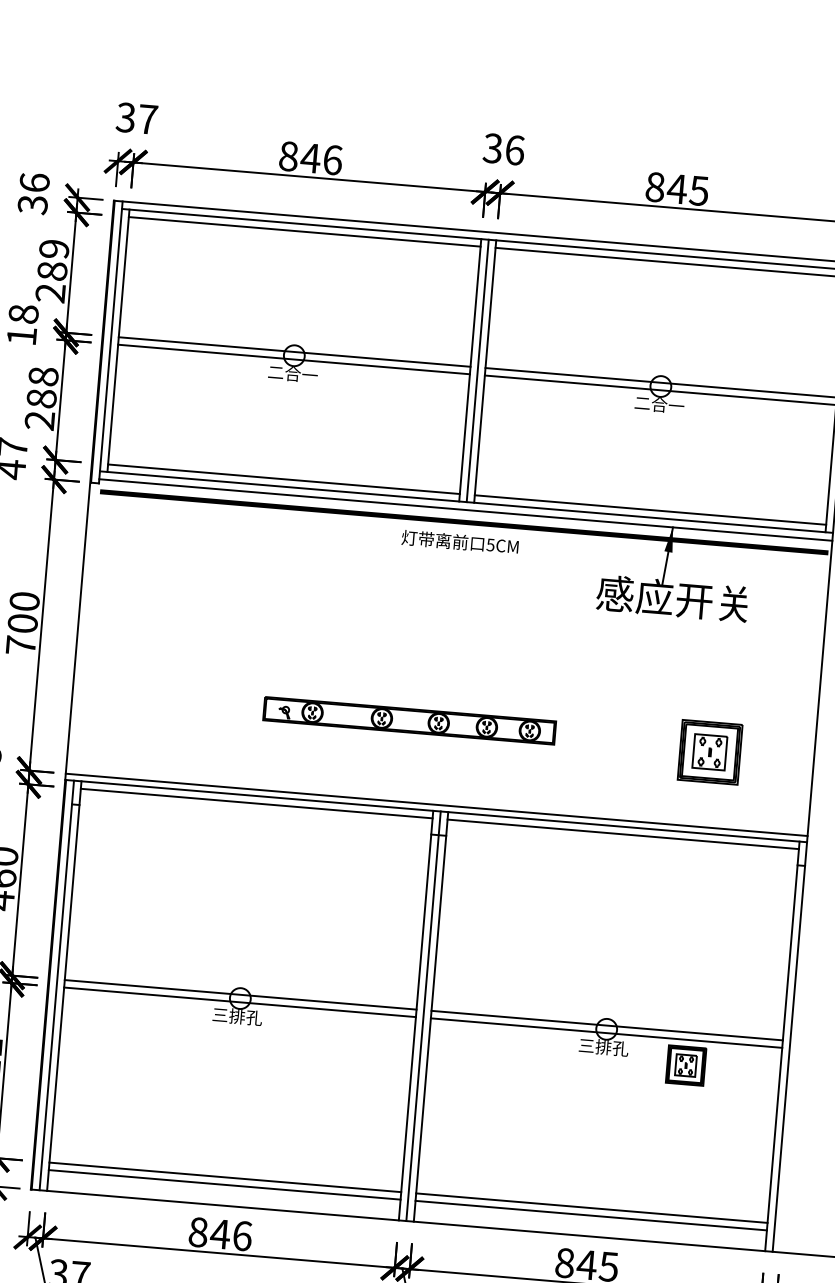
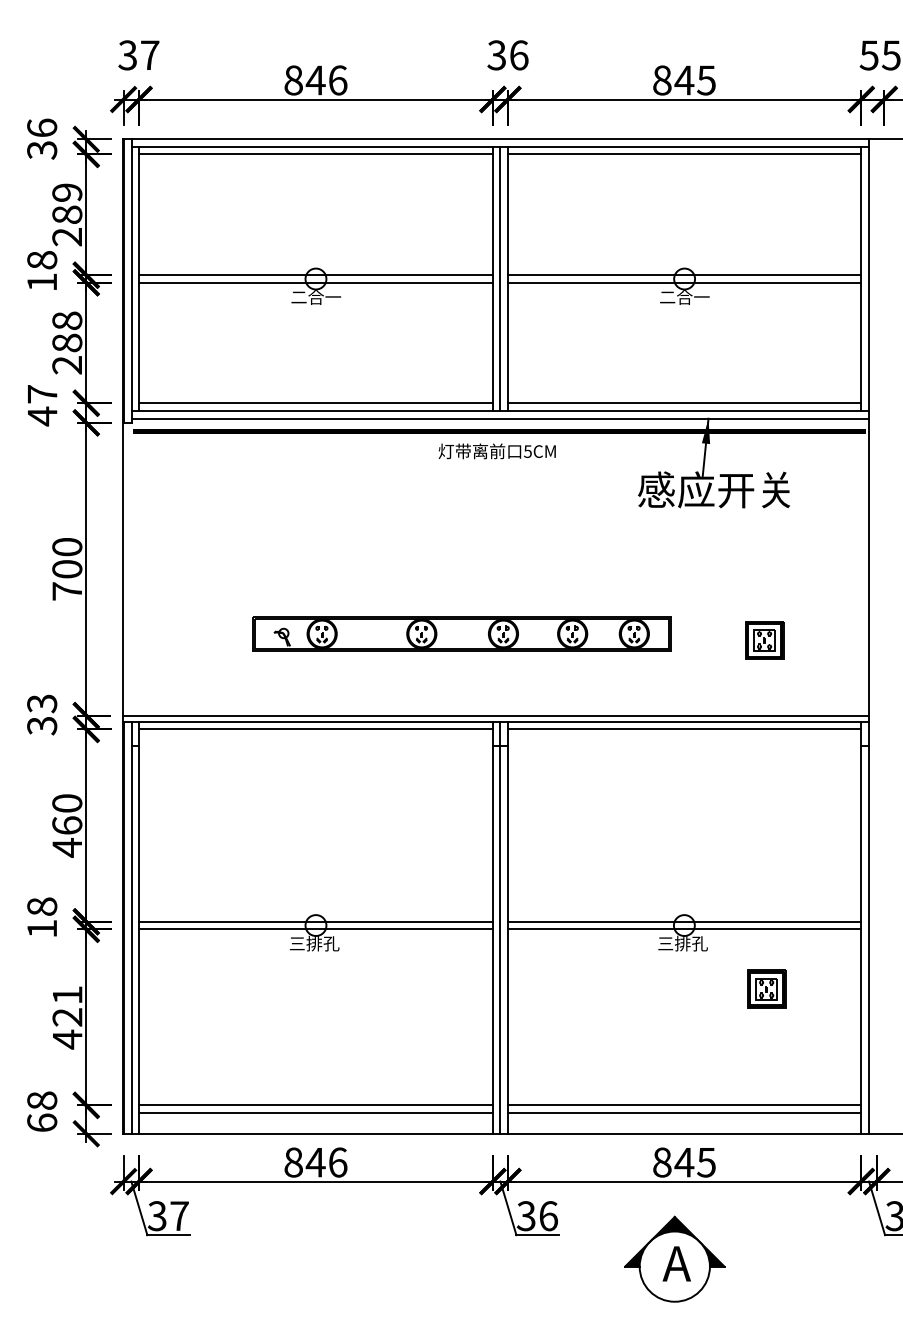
part: (409, 720) -> (461, 633), size x1.43
part: (710, 752) -> (764, 640), size x0.62
part: (685, 1064) -> (766, 988), moved

